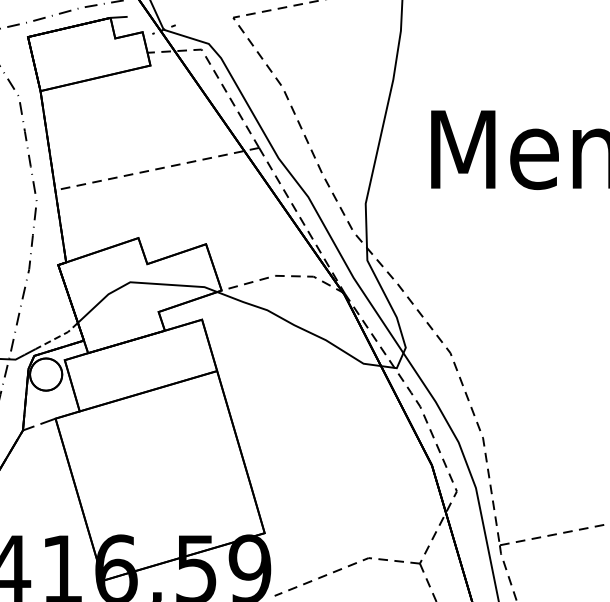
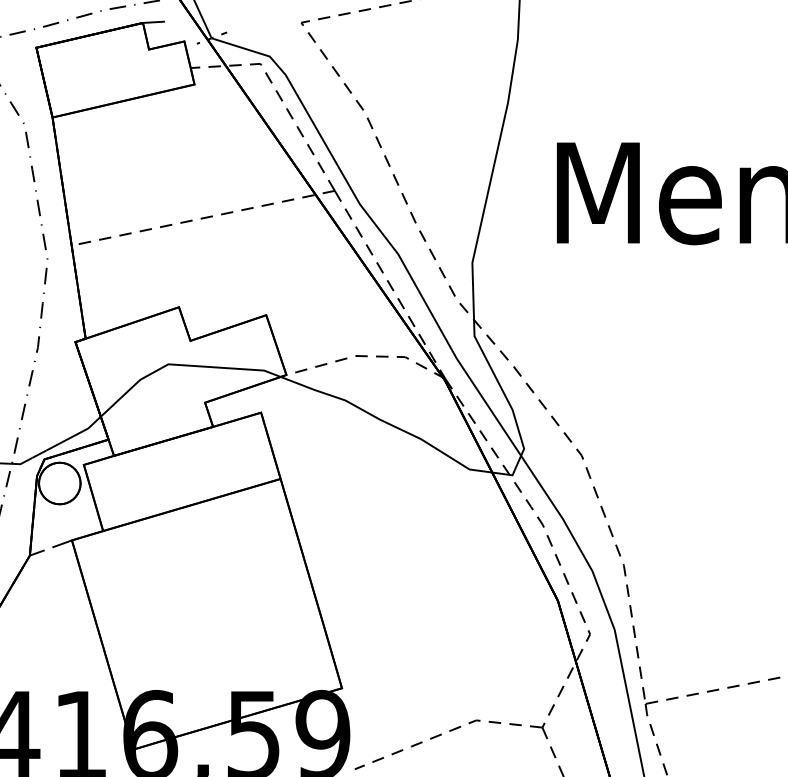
line: (58, 337) -> (75, 435), dashed -> solid

